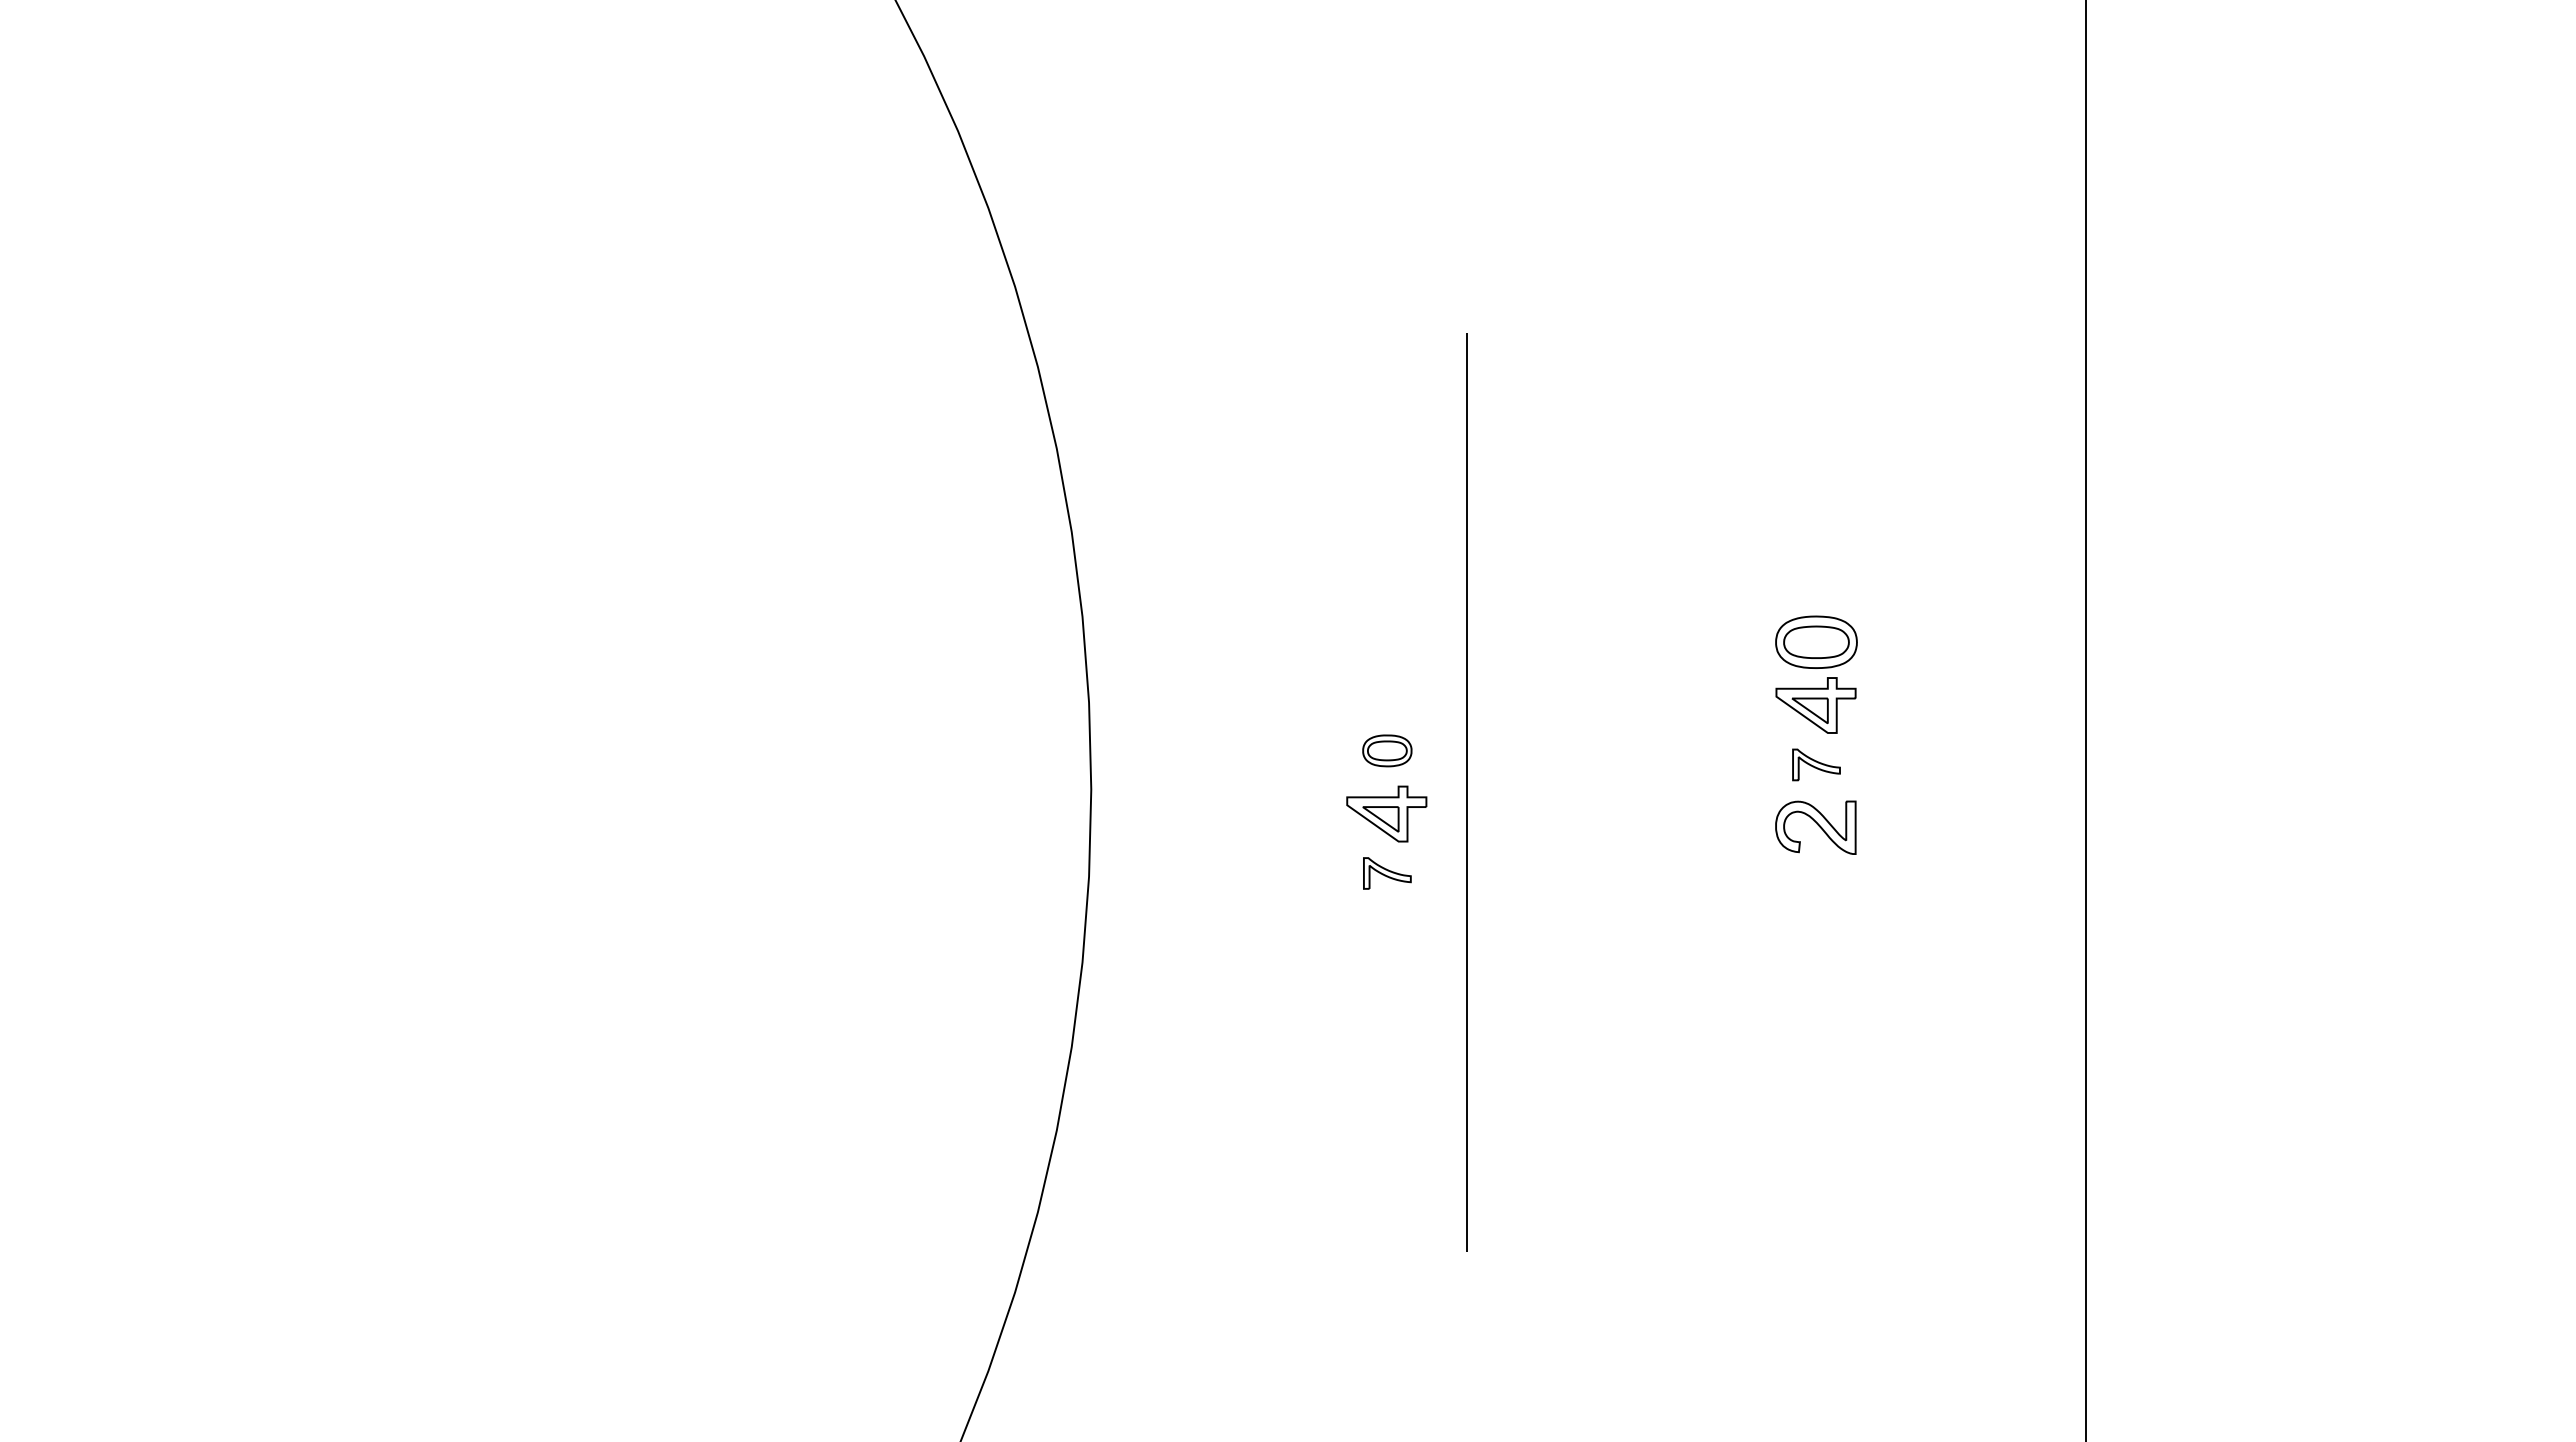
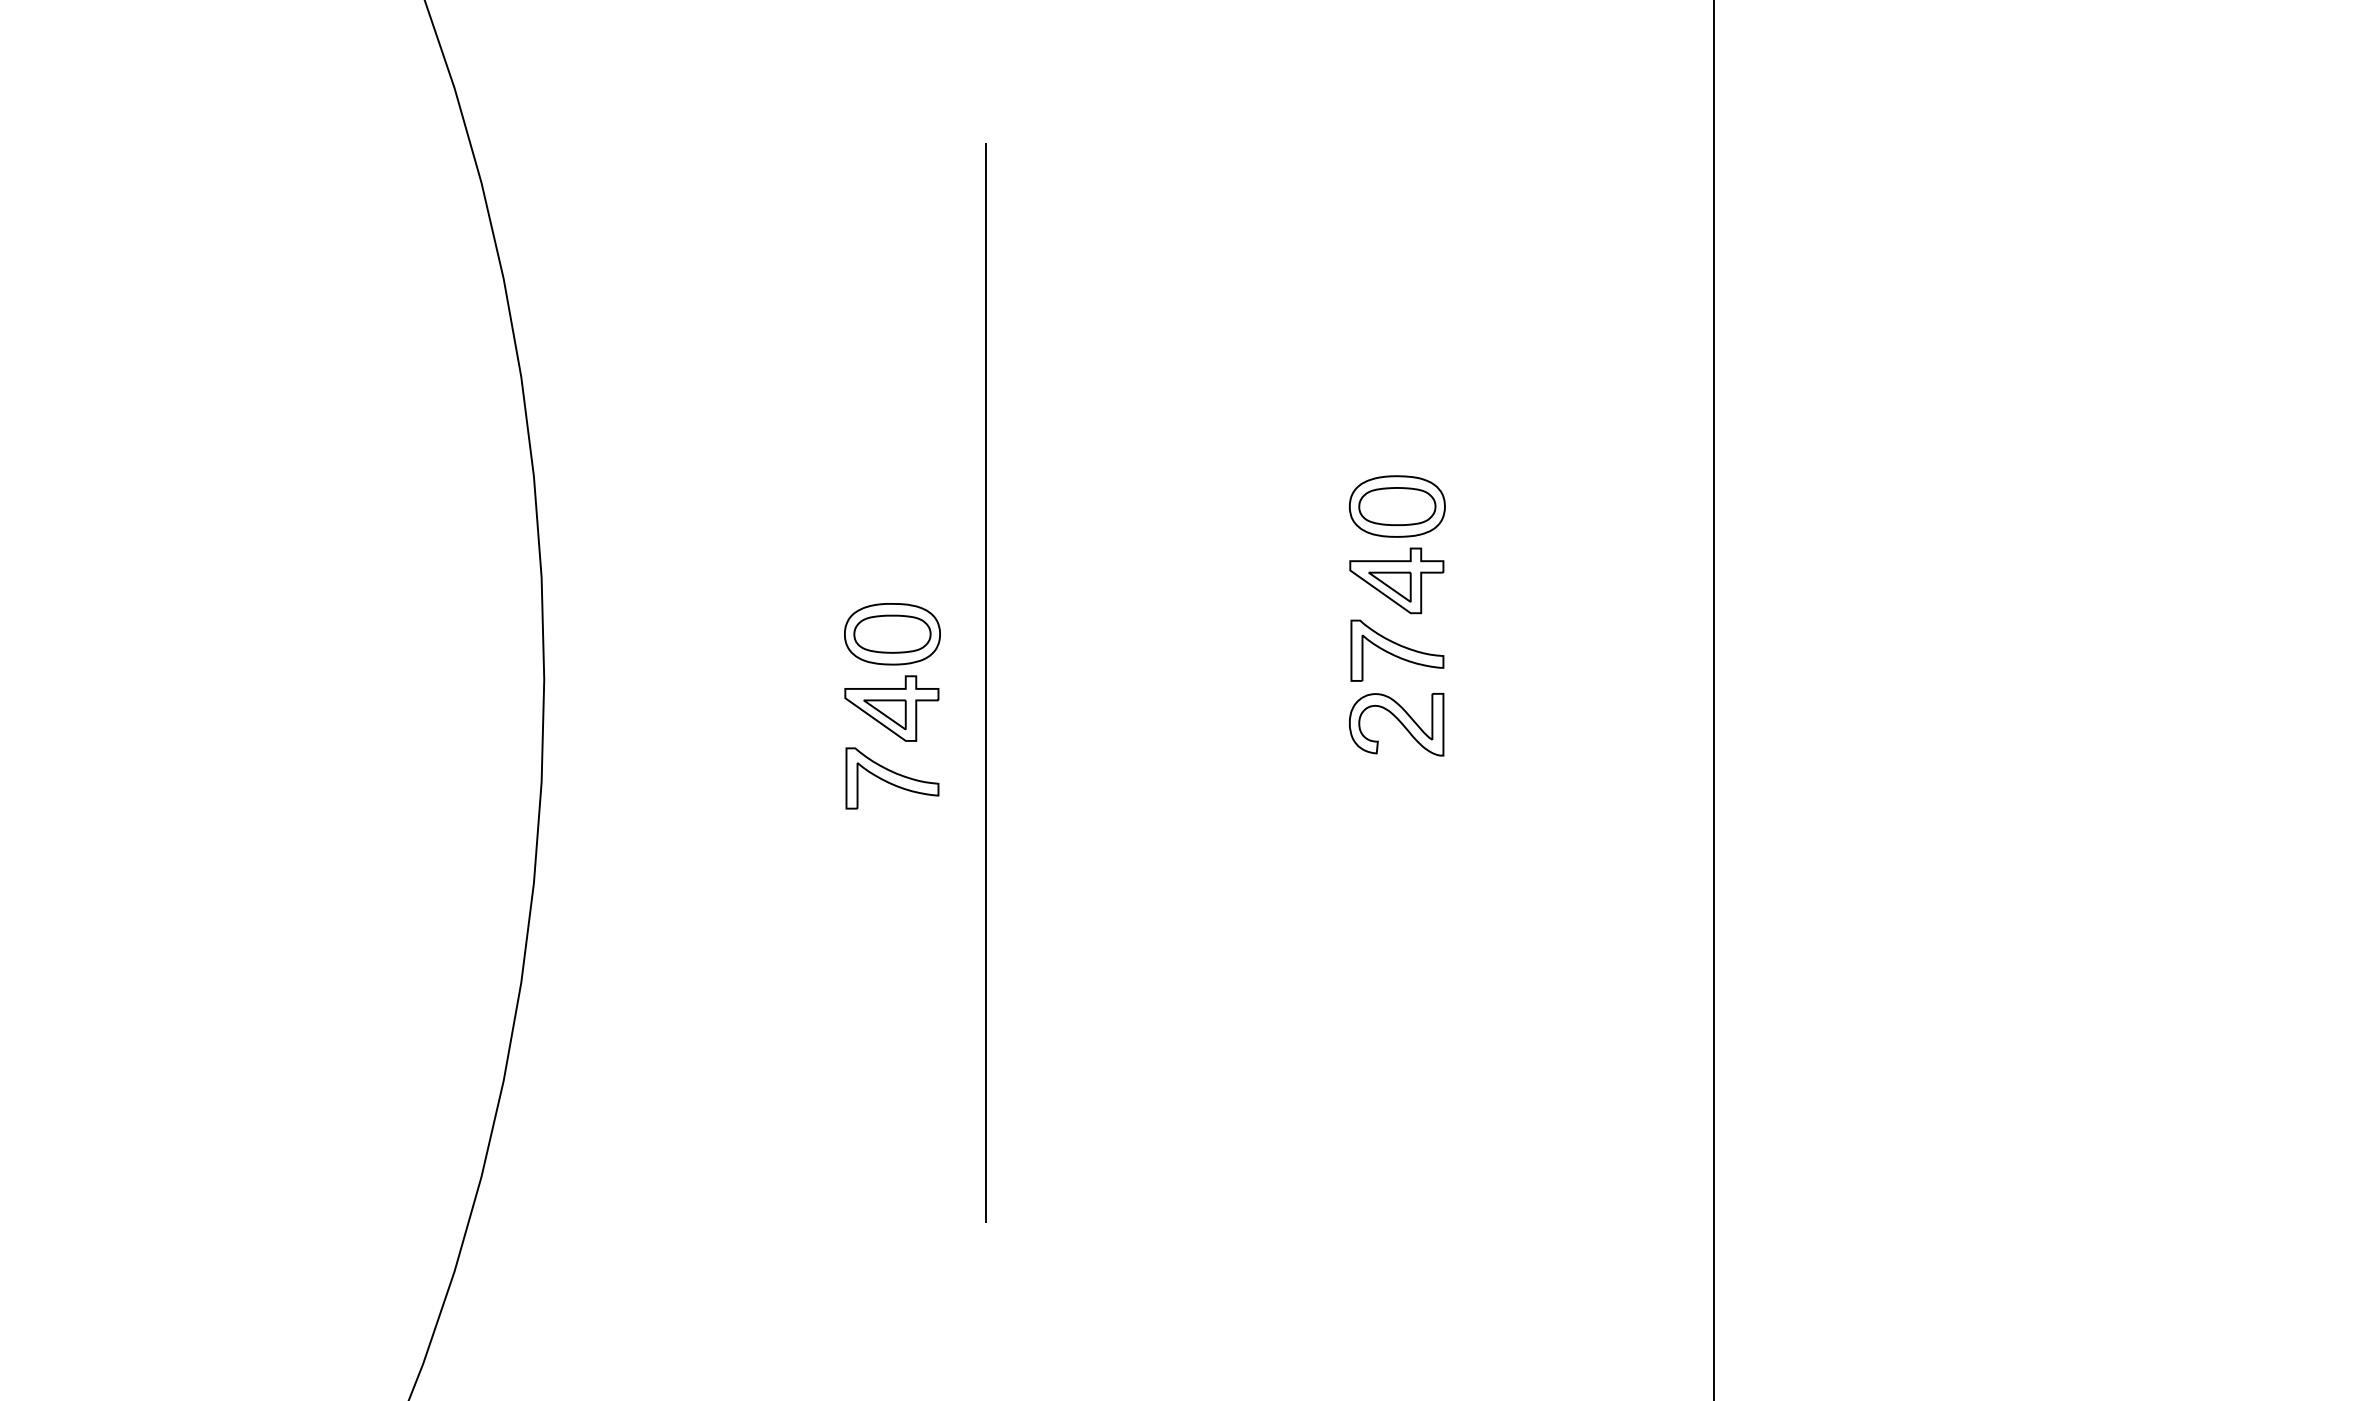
part: (1387, 750) -> (892, 633), size x1.67
part: (1816, 764) -> (1397, 650), size x1.67
part: (1387, 873) -> (892, 778), size x1.67

